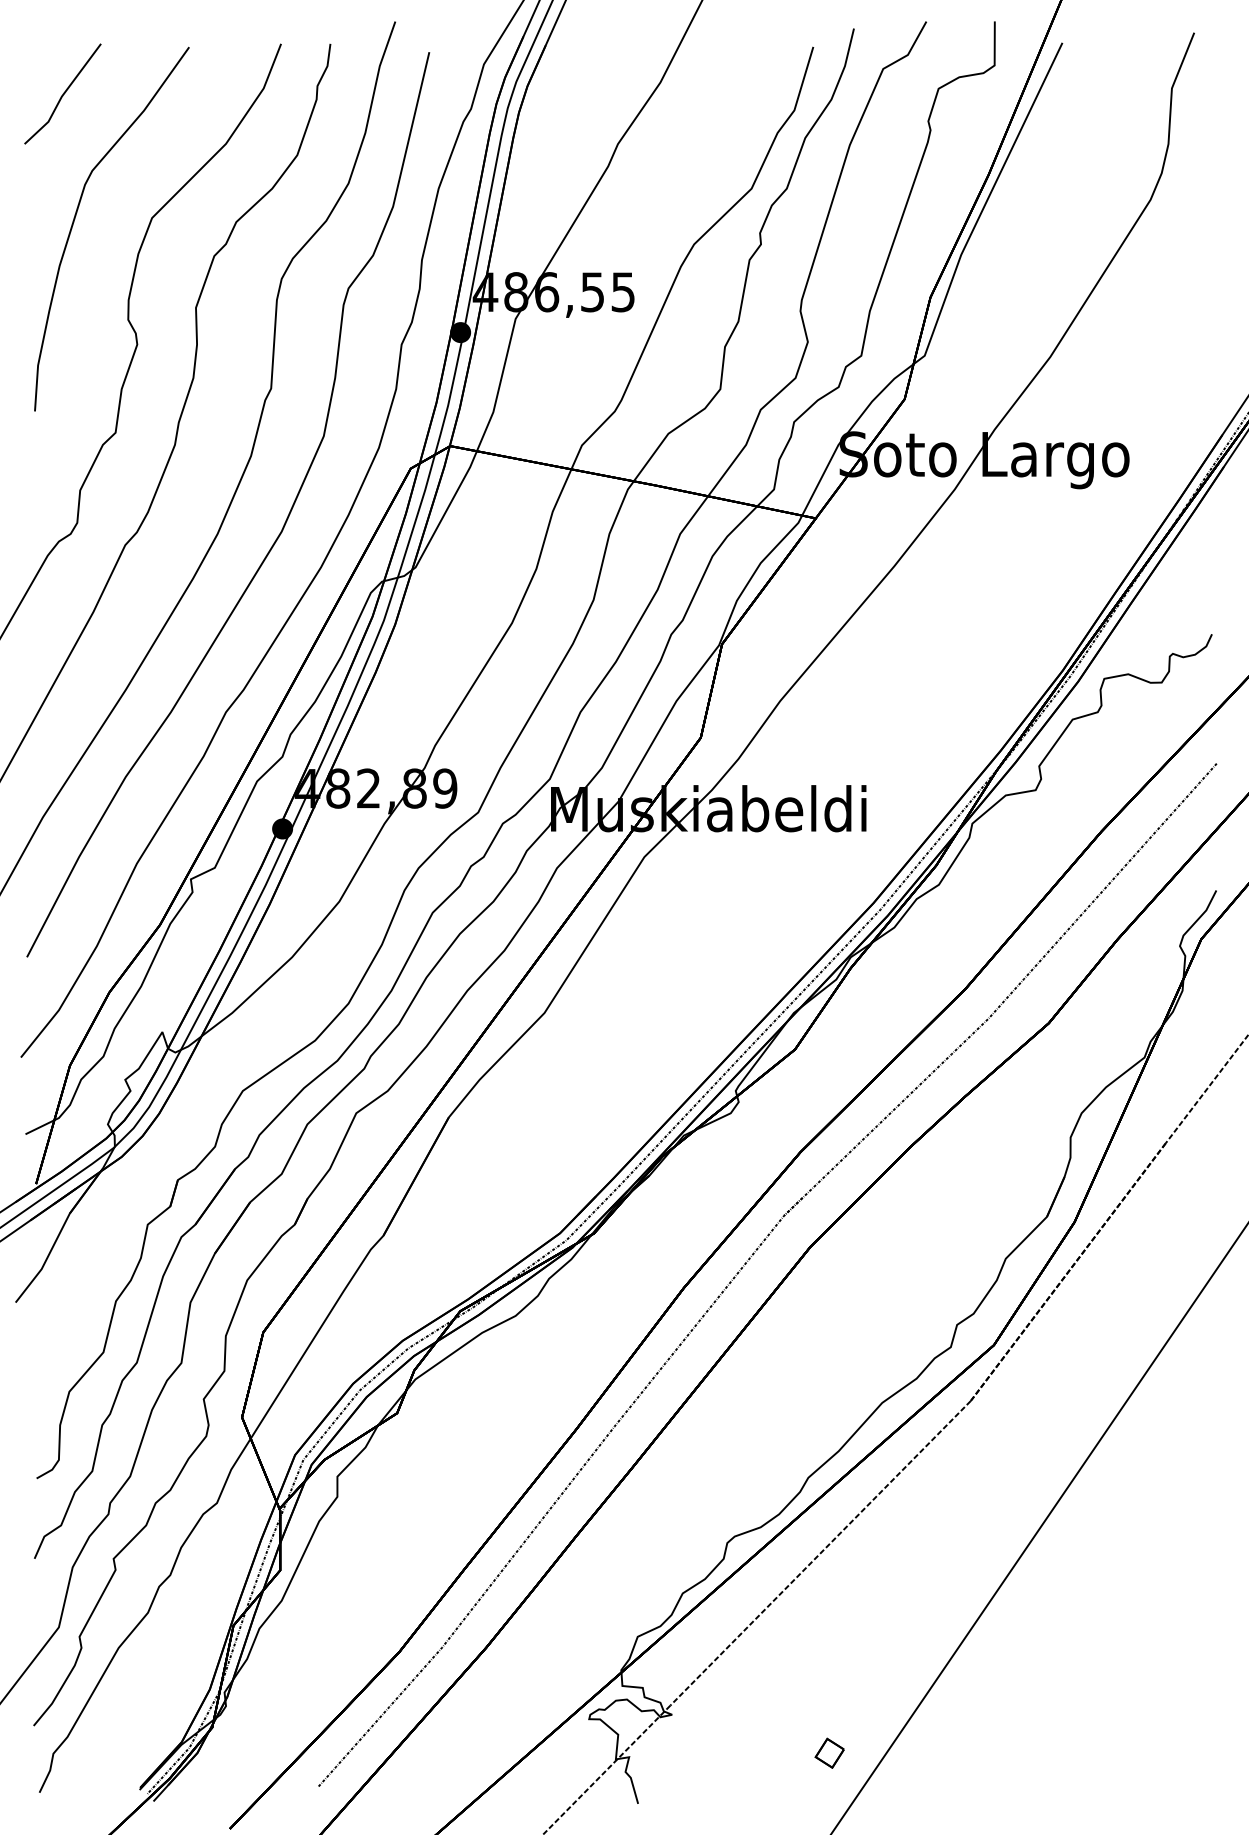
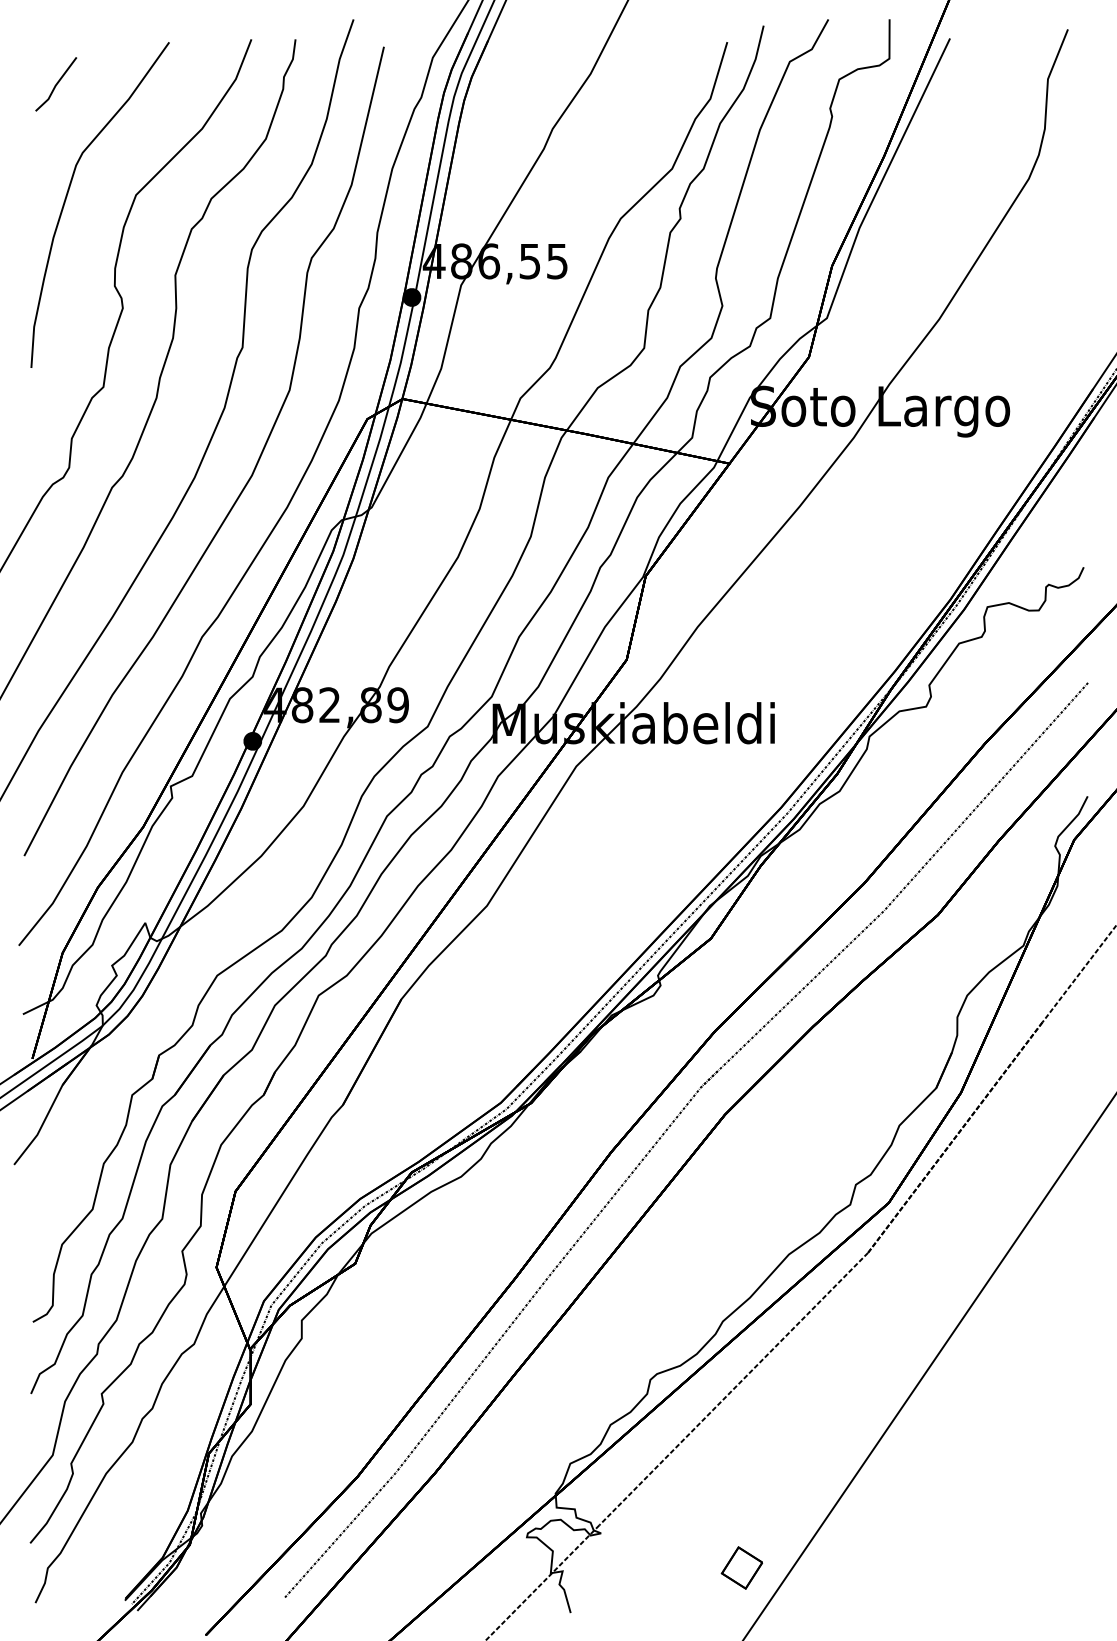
part: (61, 94) -> (55, 84), size x0.6
part: (829, 1752) -> (741, 1567), size x1.6

